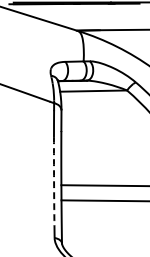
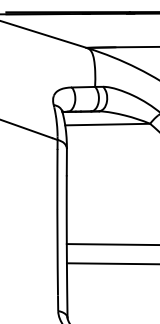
arc: (54, 181) -> (58, 239), dashed -> solid

